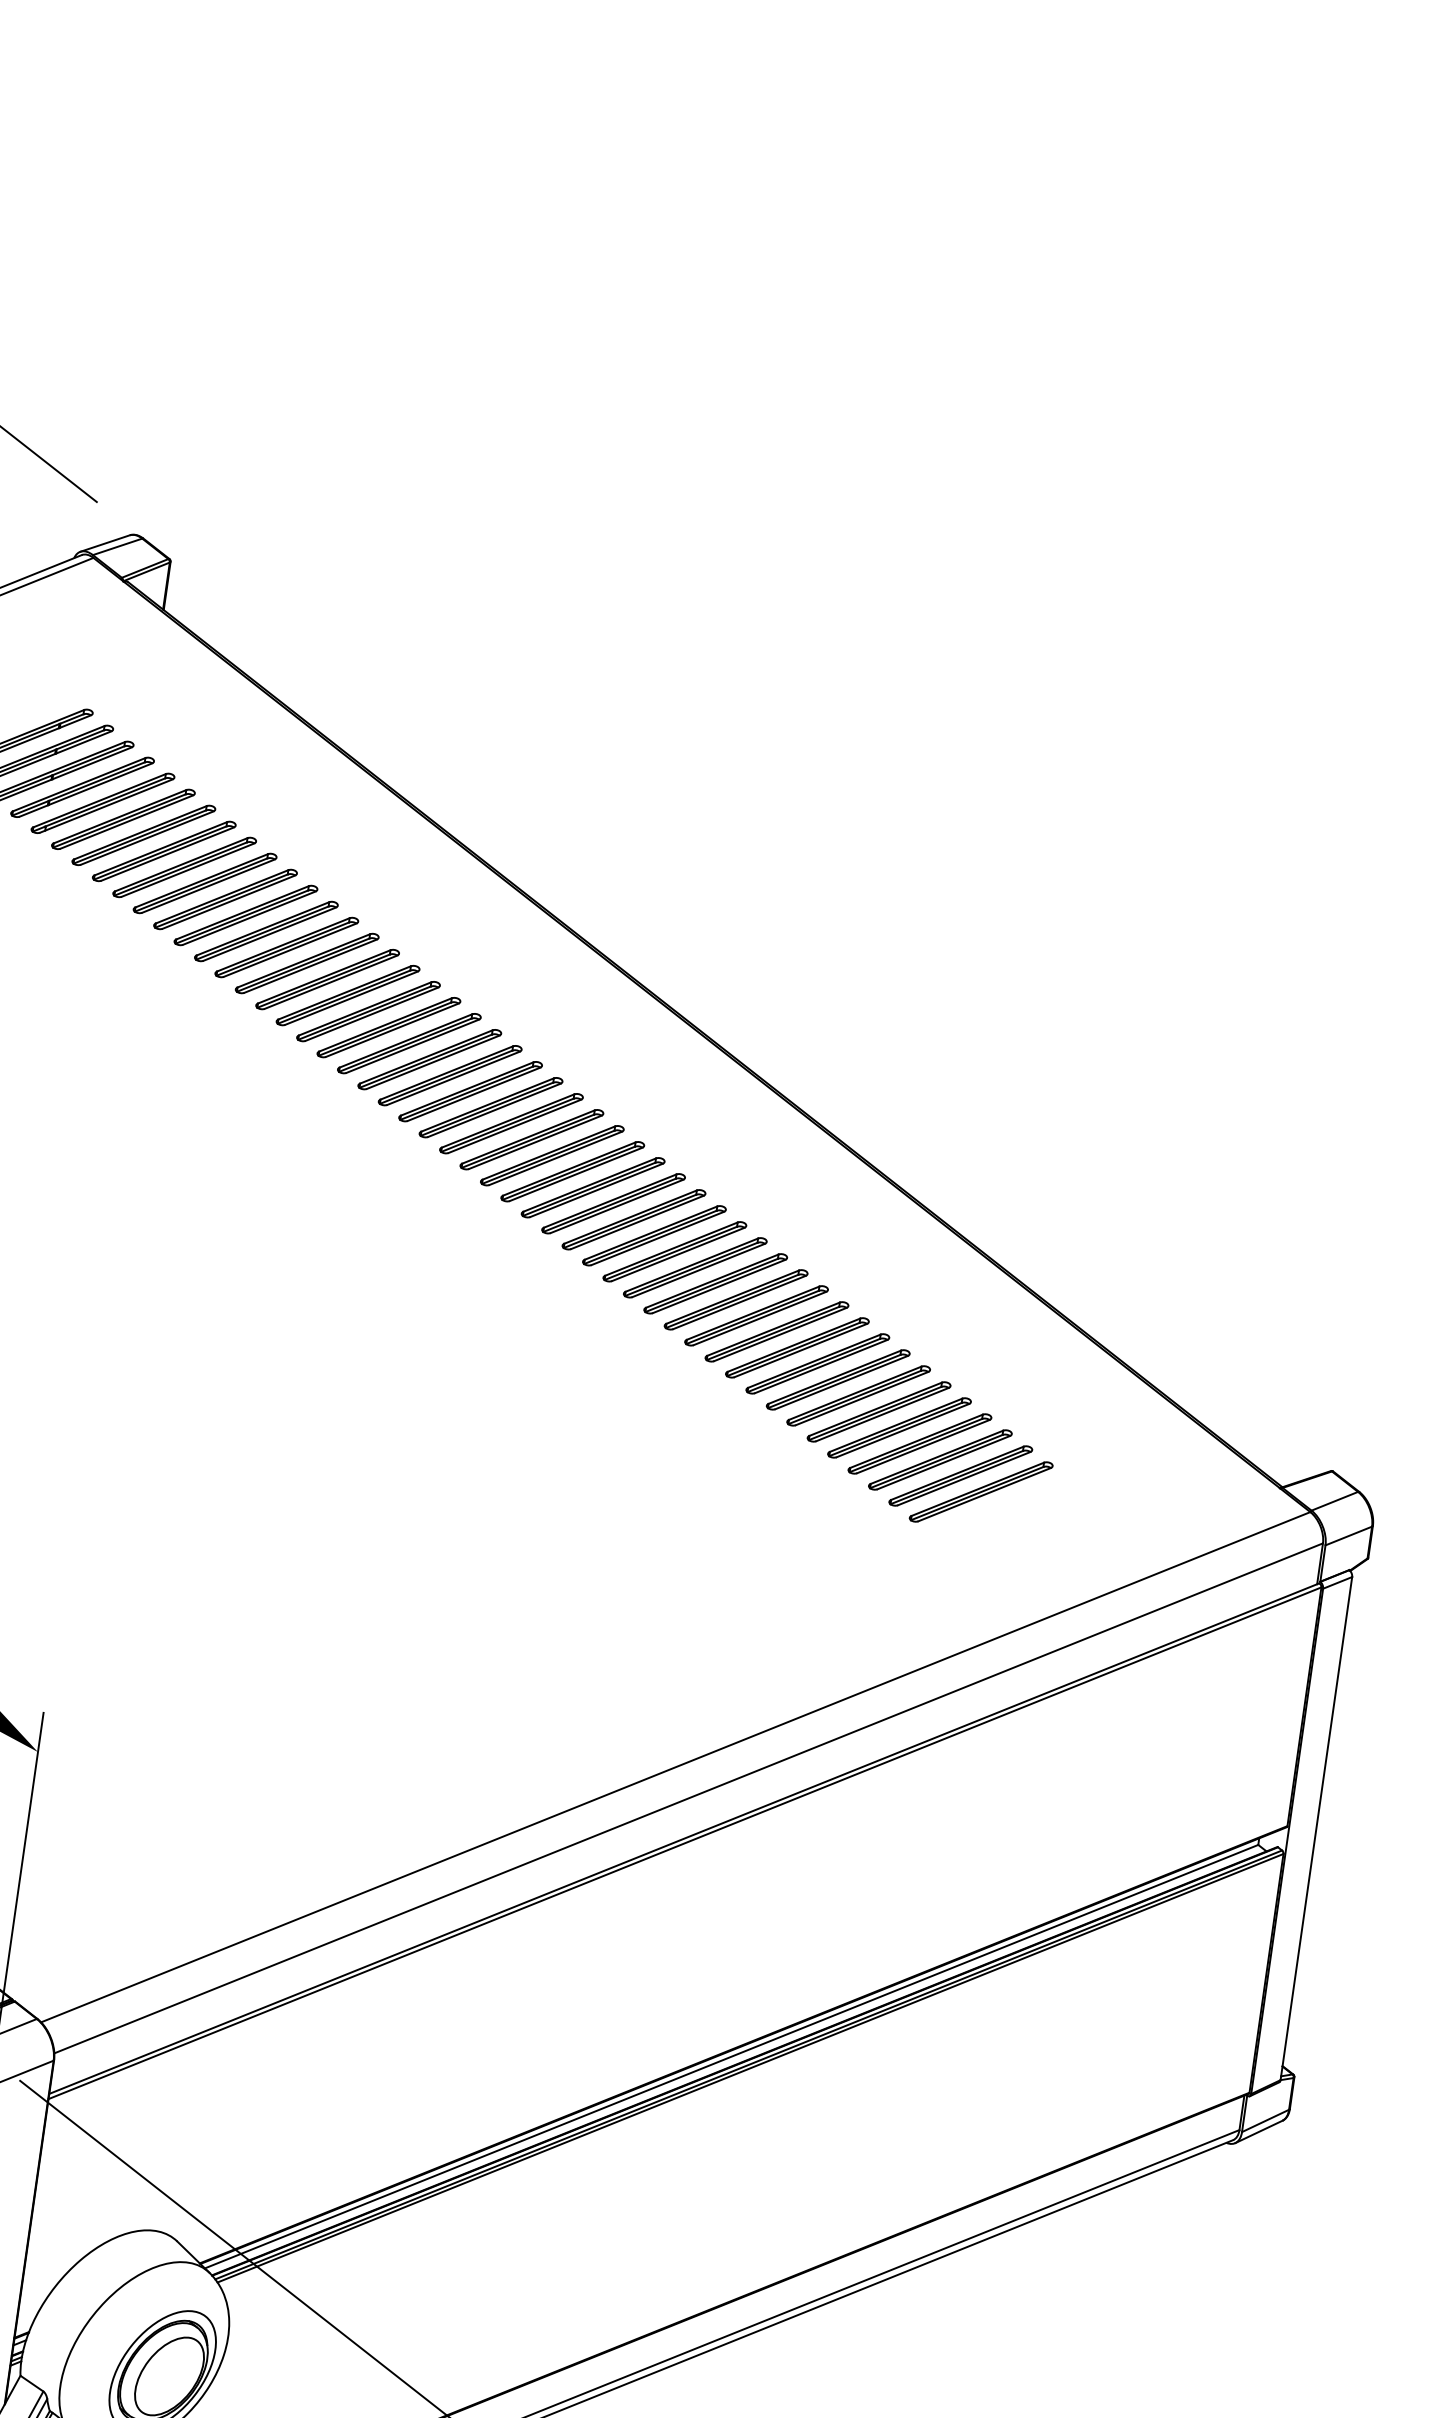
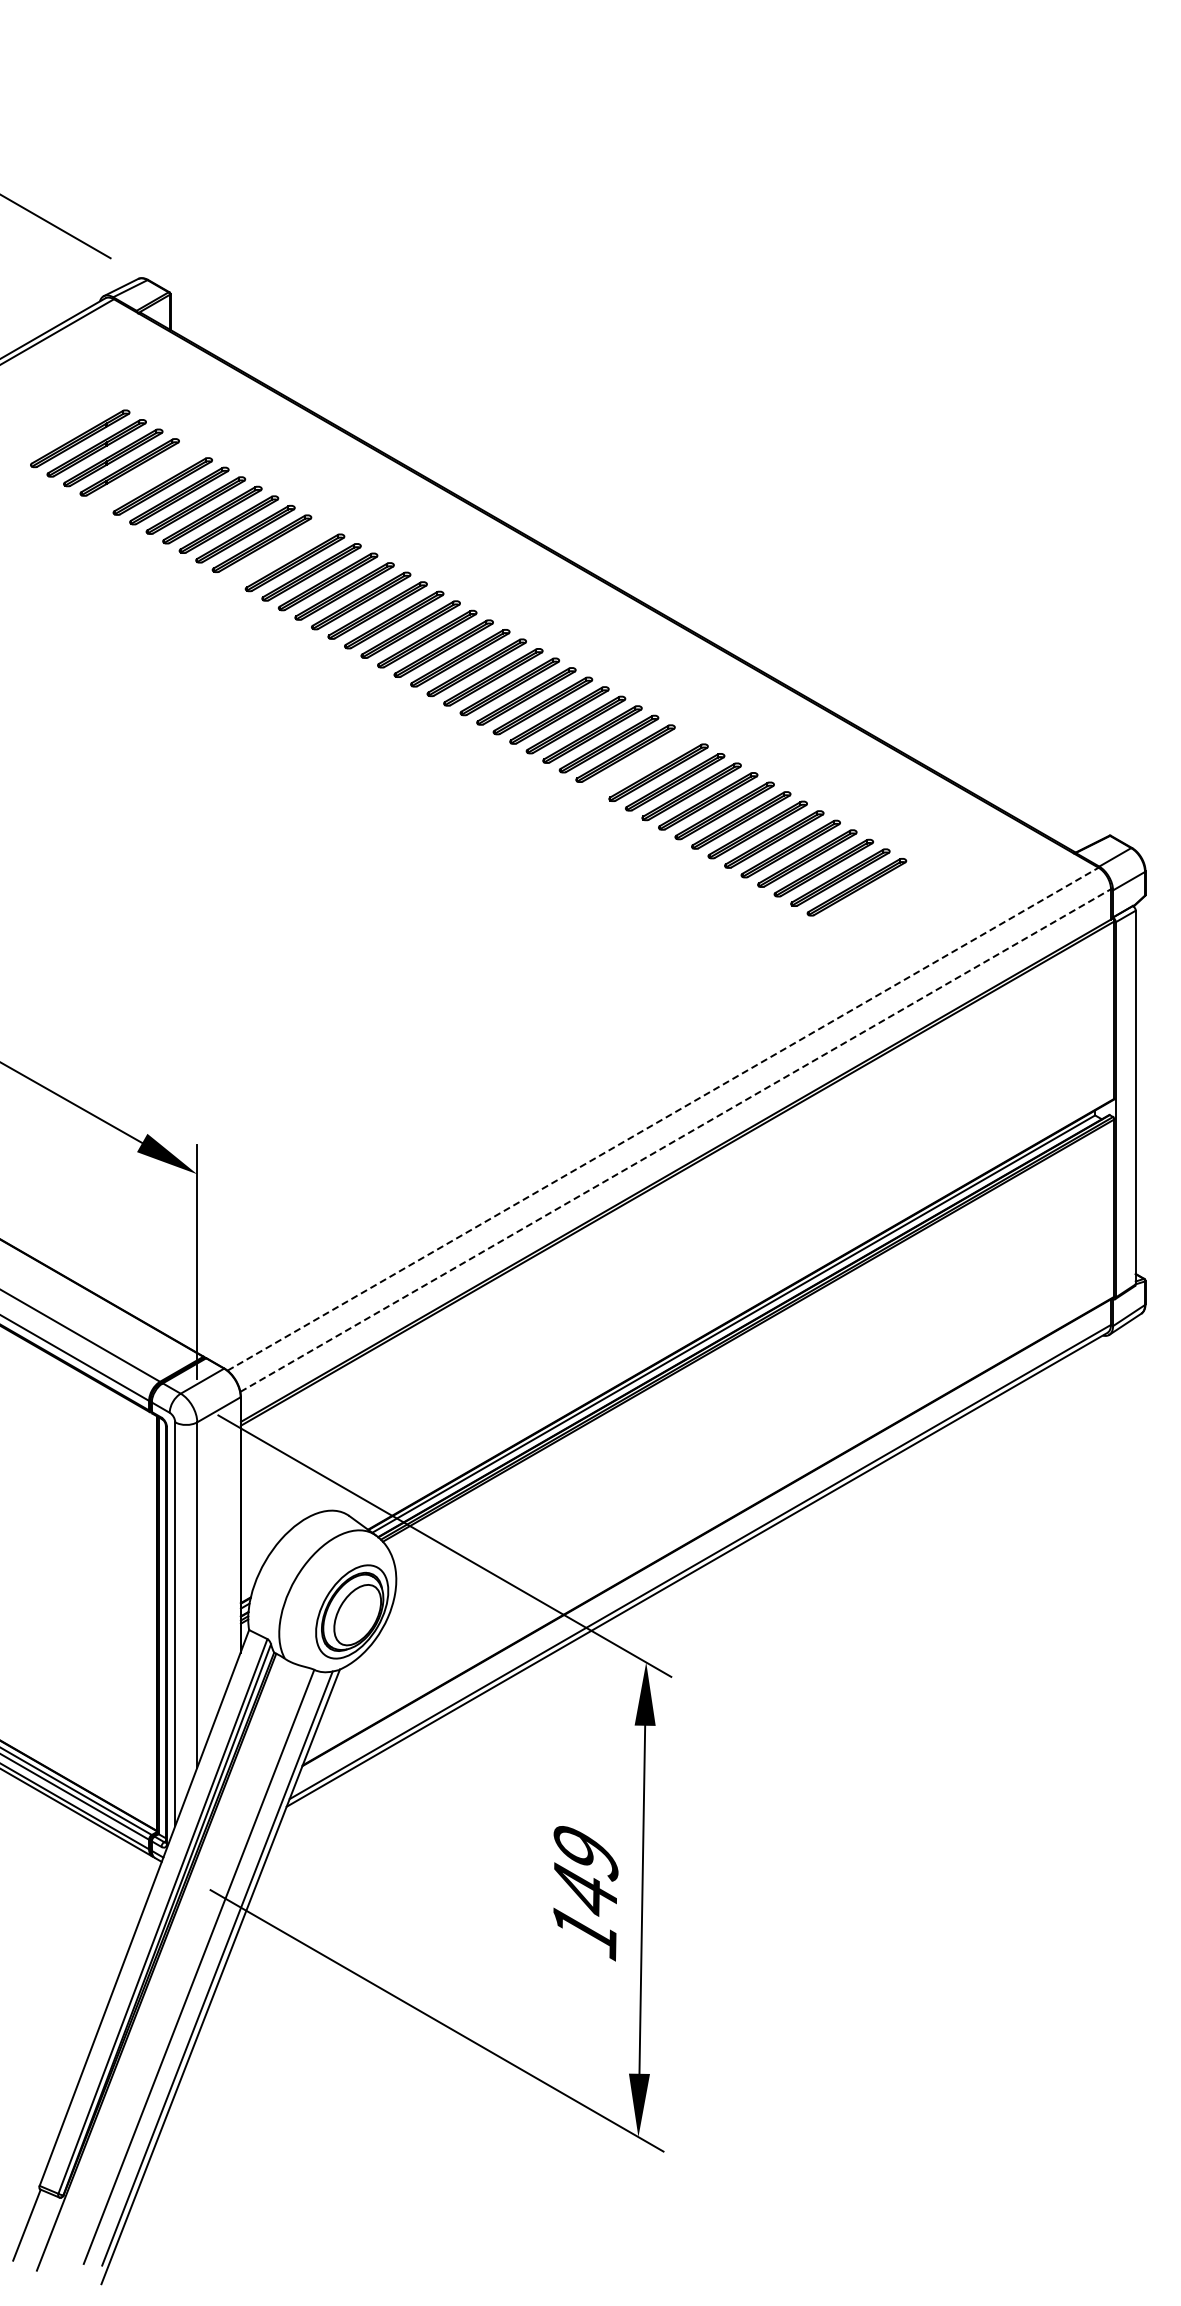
part: (103, 802) -> (146, 476), removed
part: (266, 931) -> (278, 553), removed
part: (715, 1282) -> (641, 762), removed
line: (676, 1767) -> (663, 1119), solid -> dashed
line: (688, 1798) -> (675, 1140), solid -> dashed

